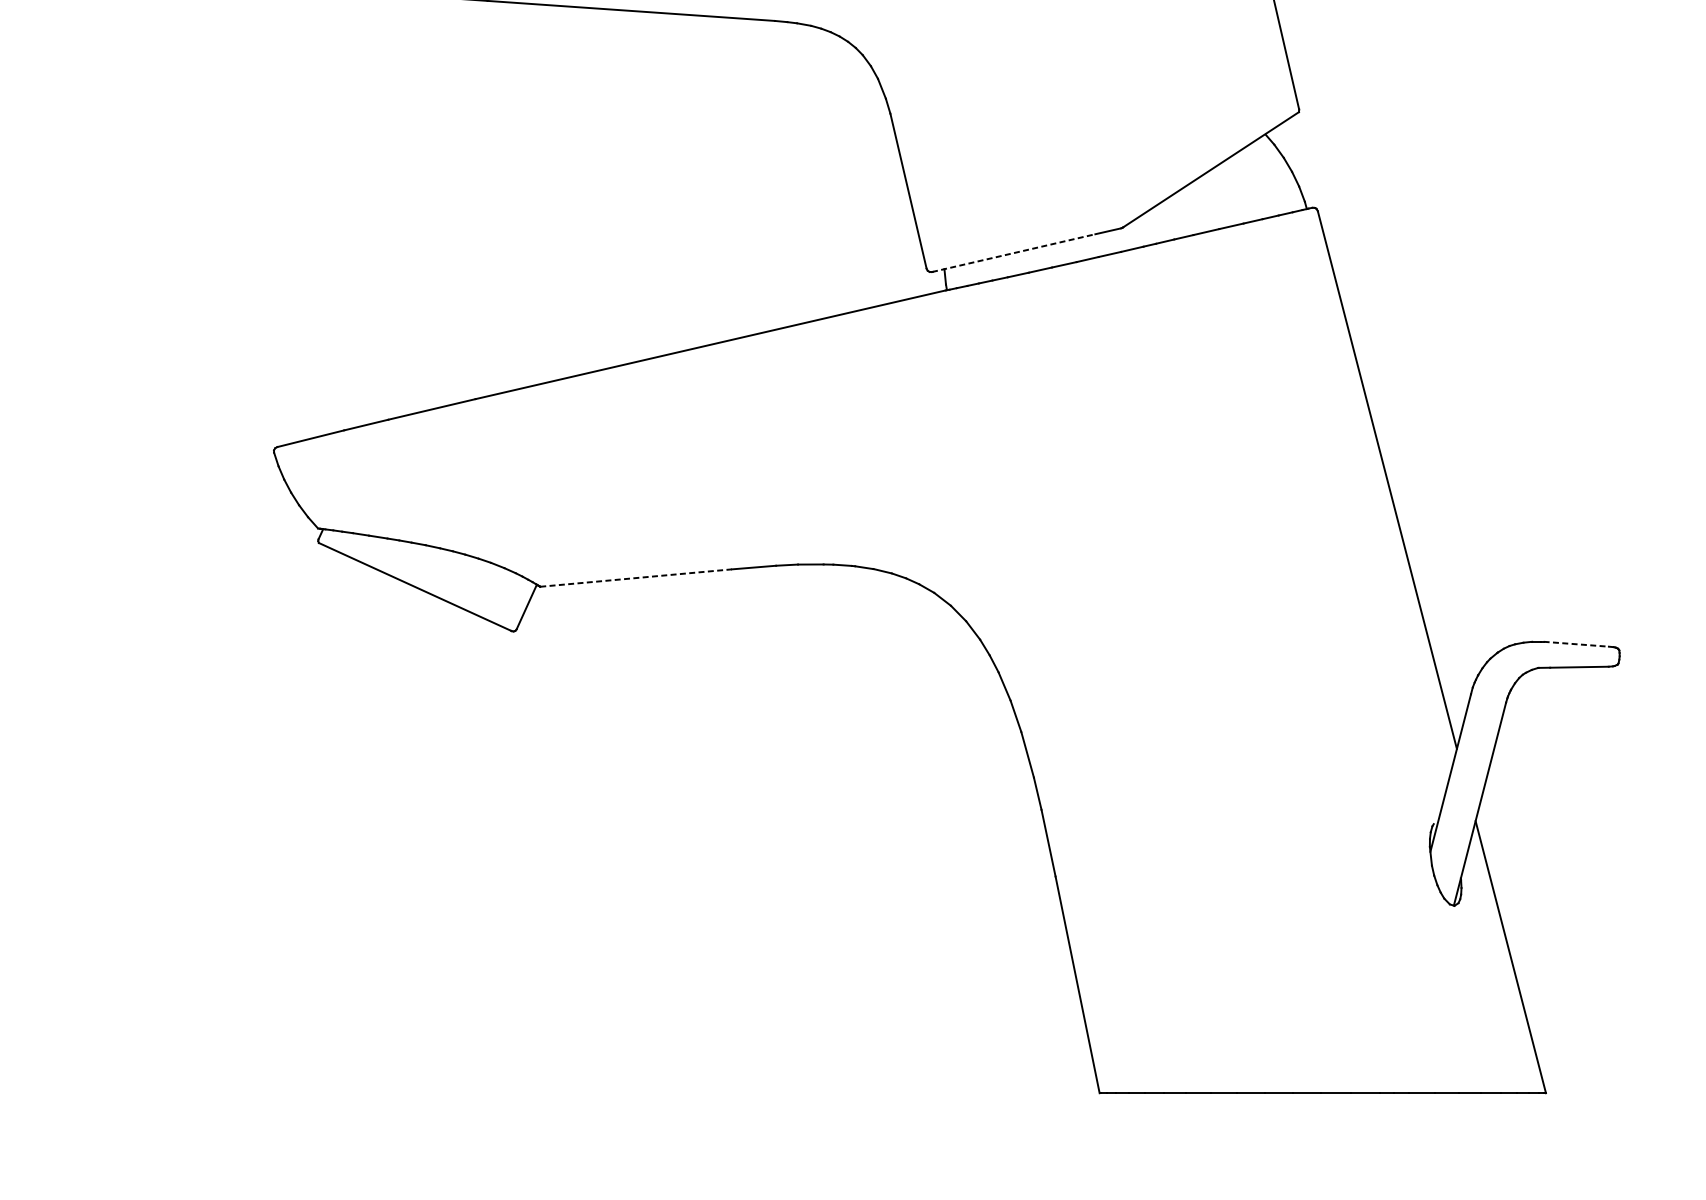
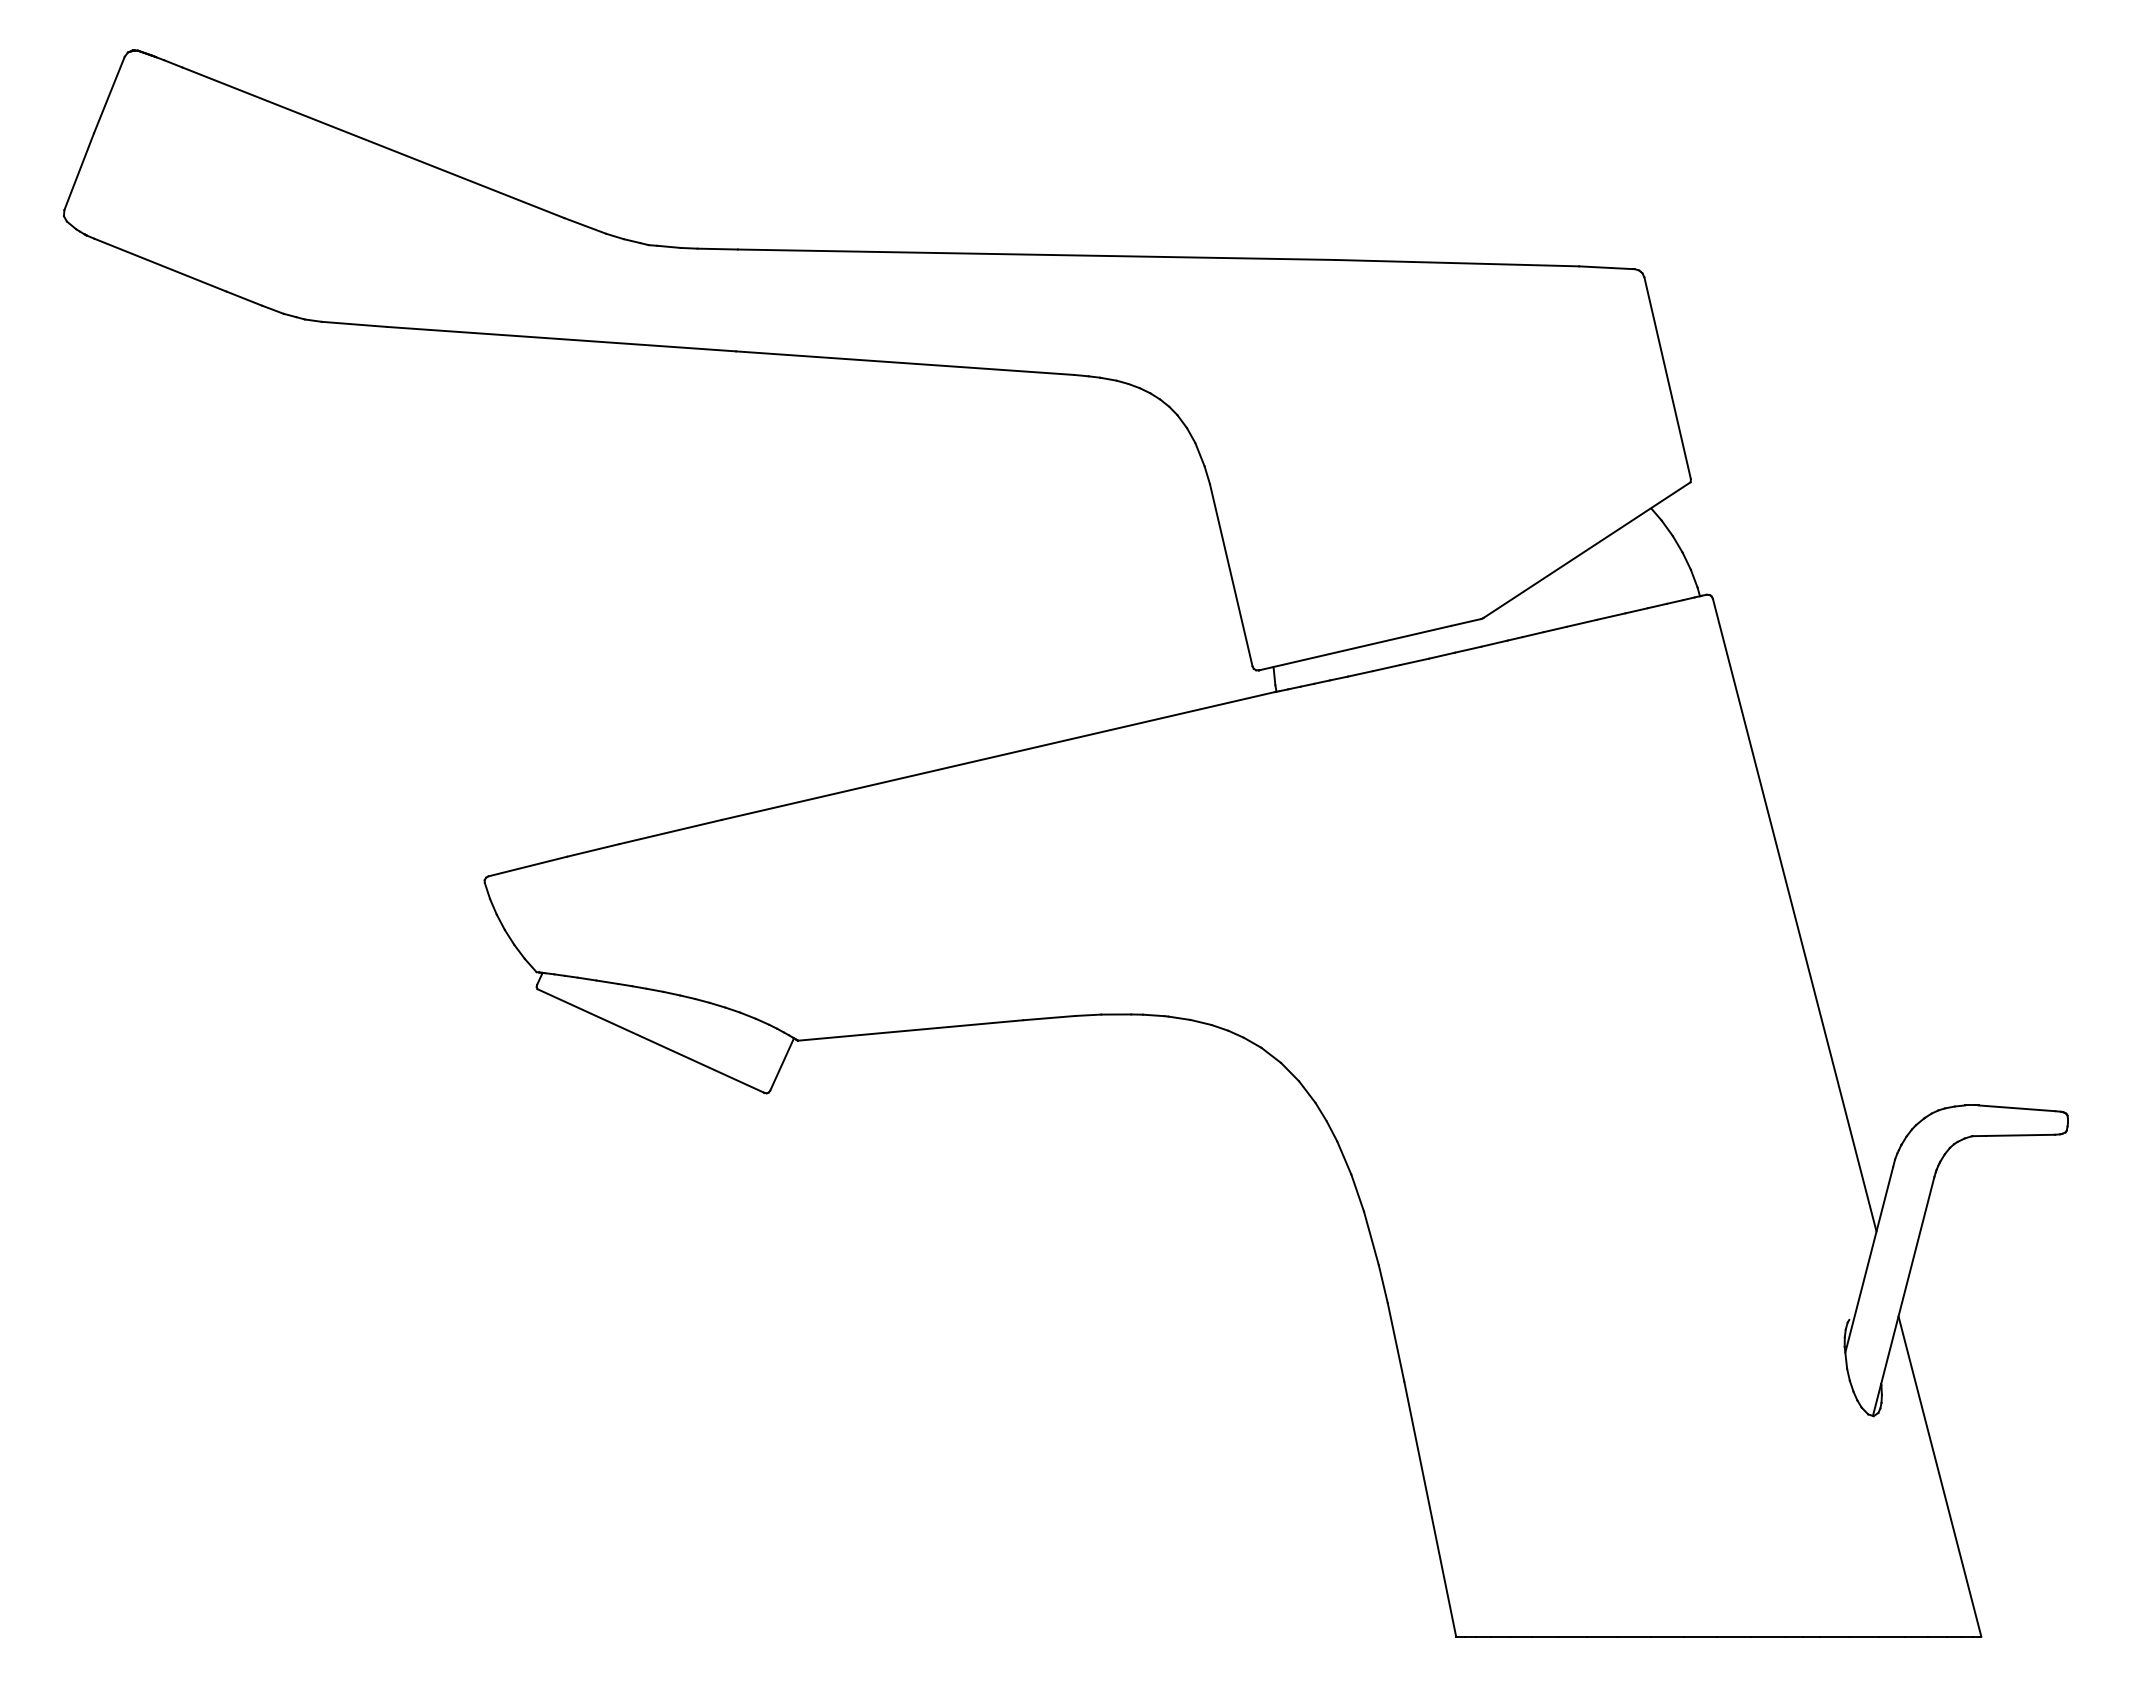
line: (1014, 253) -> (1355, 648), dashed -> solid
line: (636, 578) -> (911, 1030), dashed -> solid
line: (1575, 644) -> (2016, 1108), dashed -> solid

